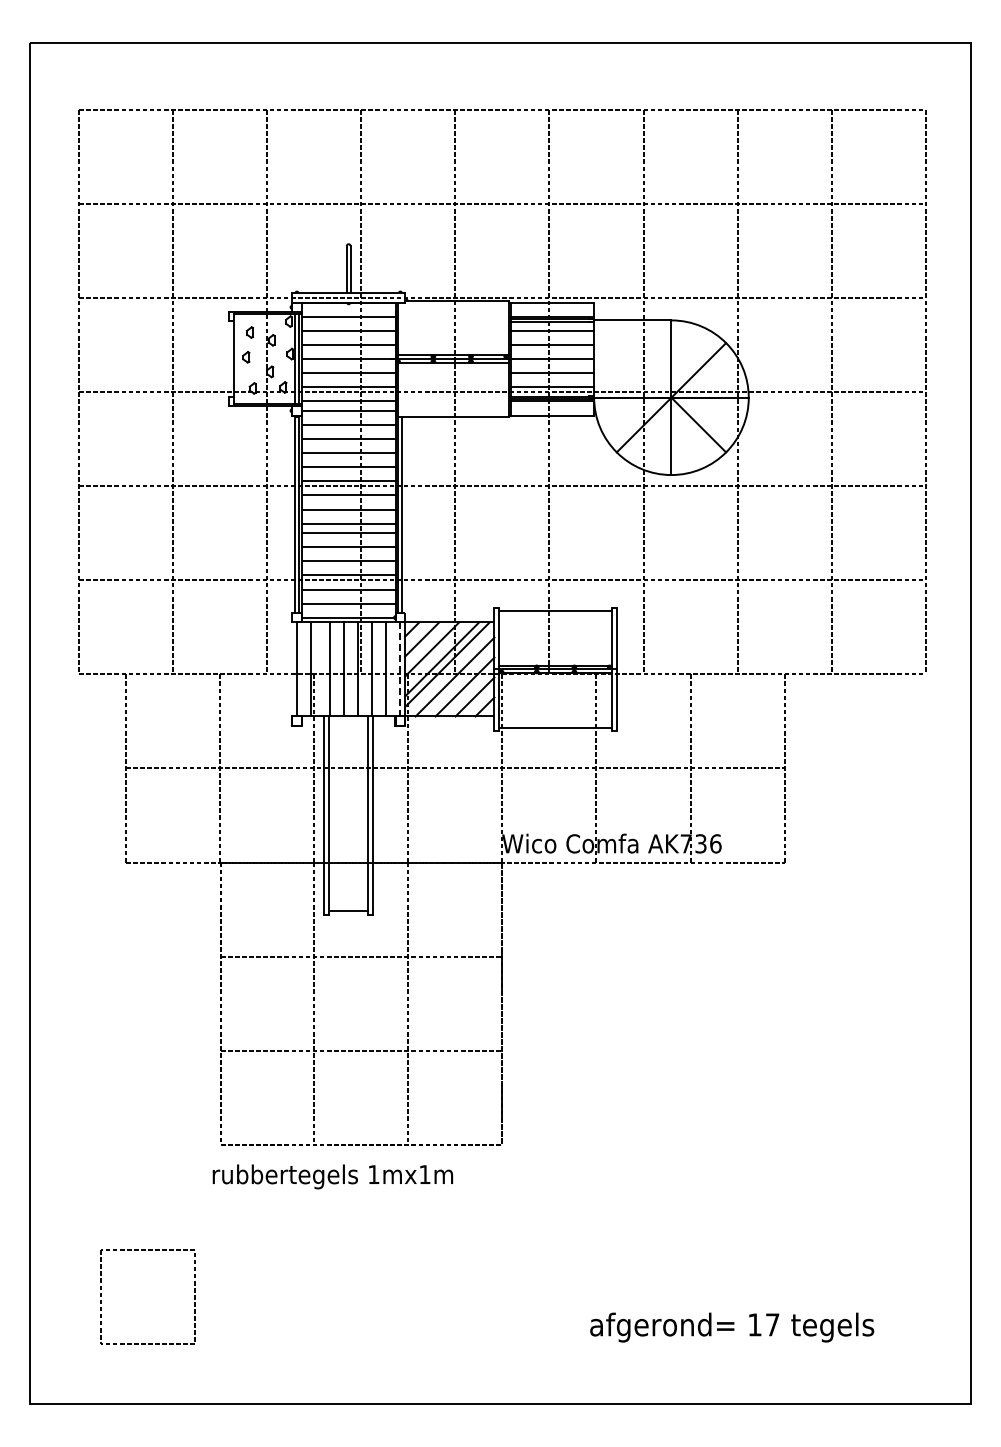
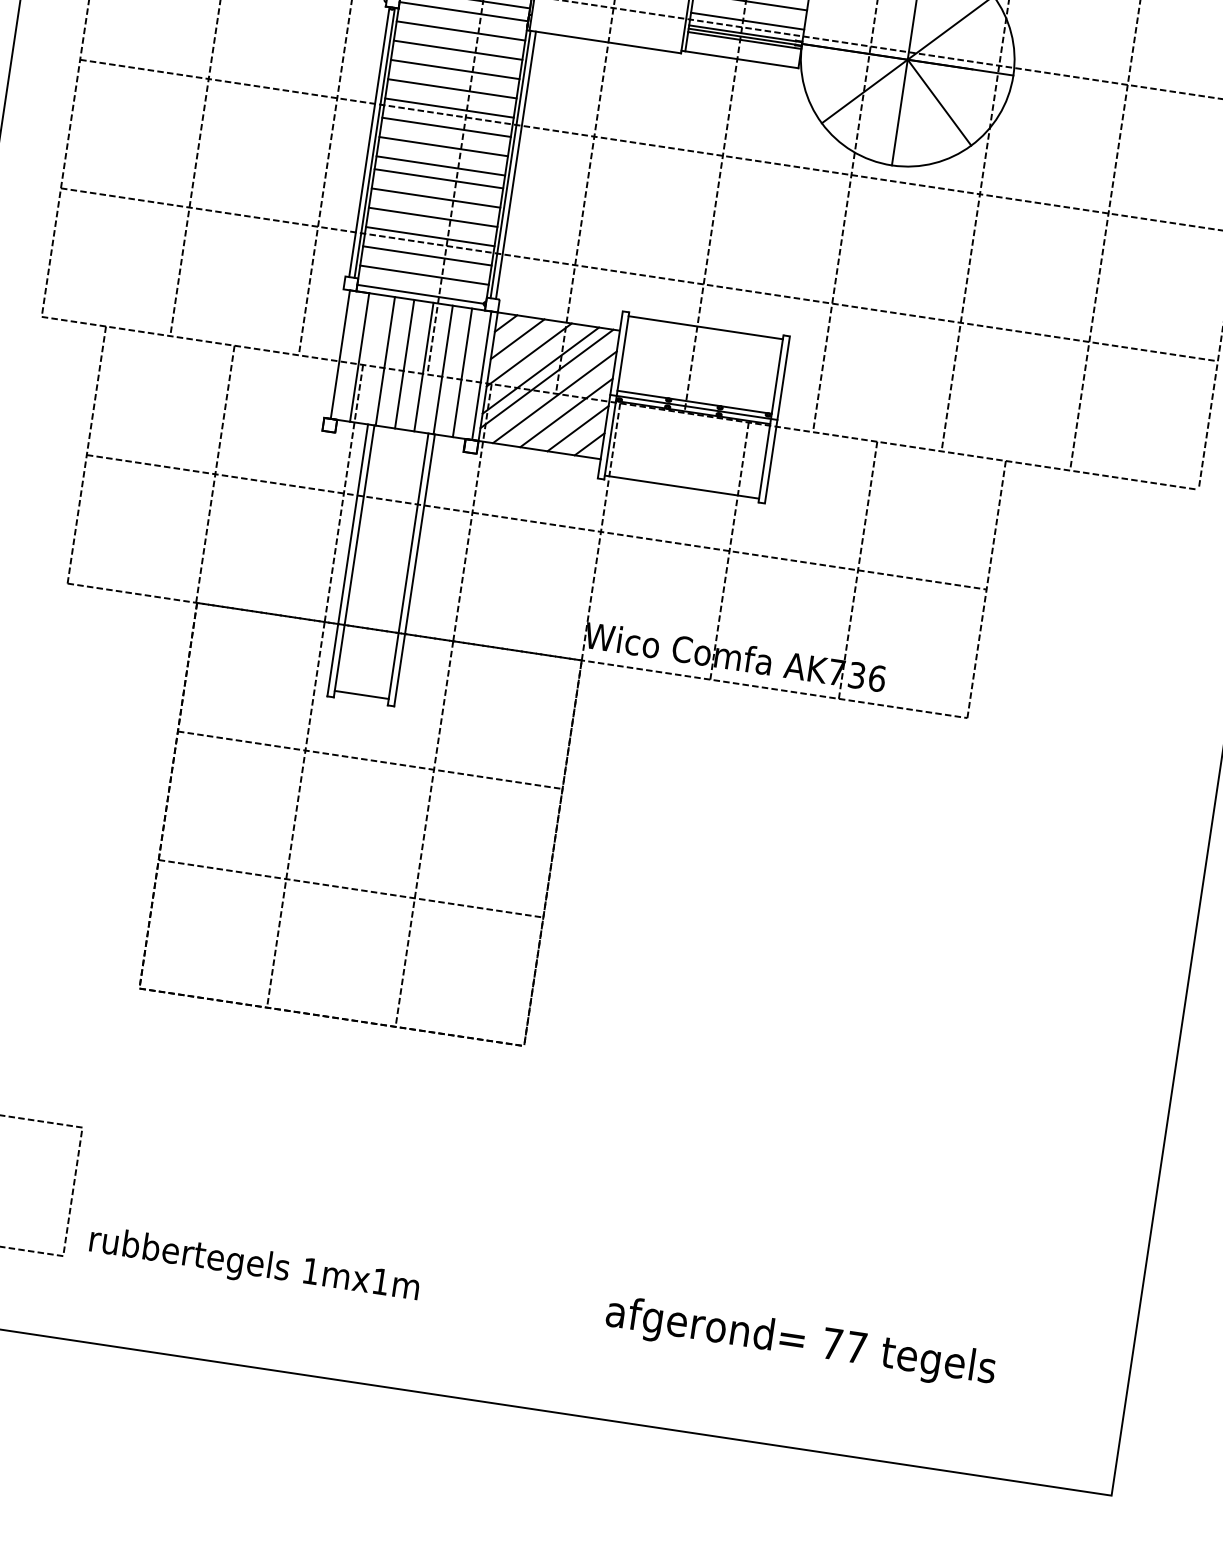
line: (400, 669) -> (481, 375), dashed -> solid
text: (332, 1176) -> (253, 1265), moved
text: (754, 1324) -> (831, 1343), 17 -> 77

